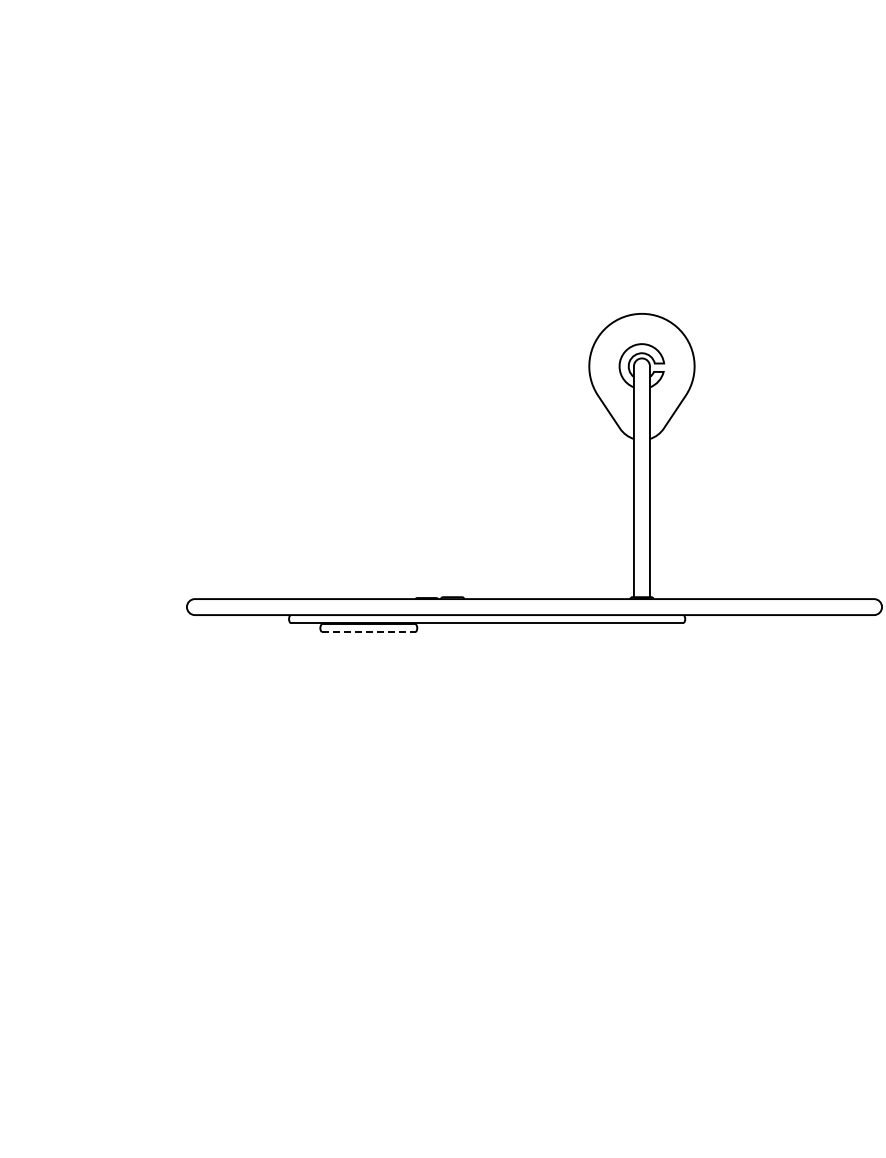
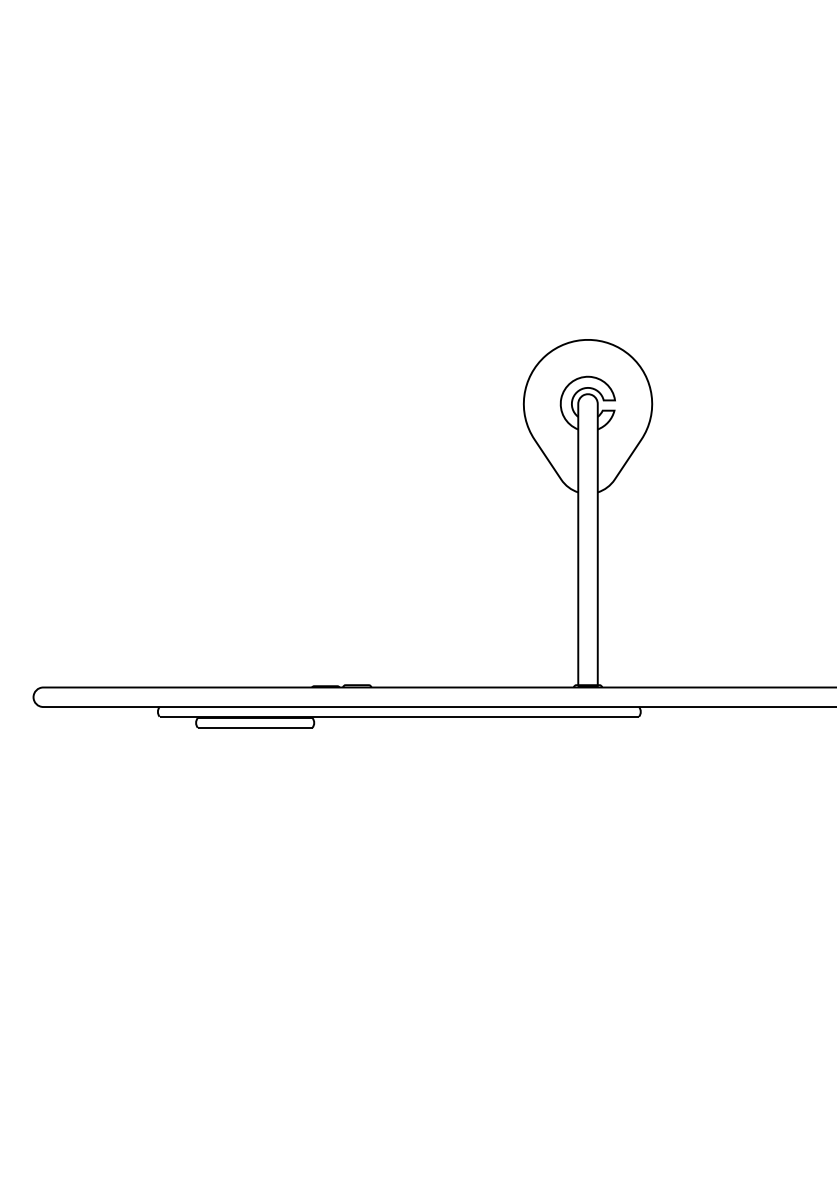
line: (369, 632) -> (255, 728), dashed -> solid

